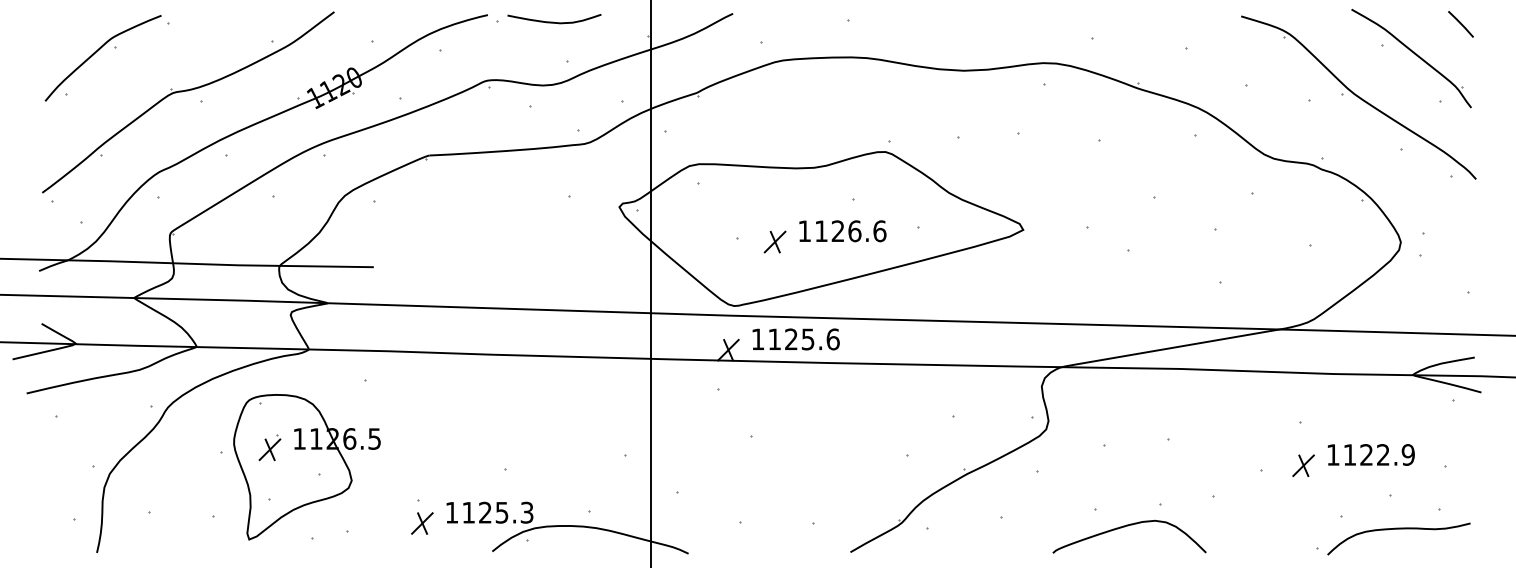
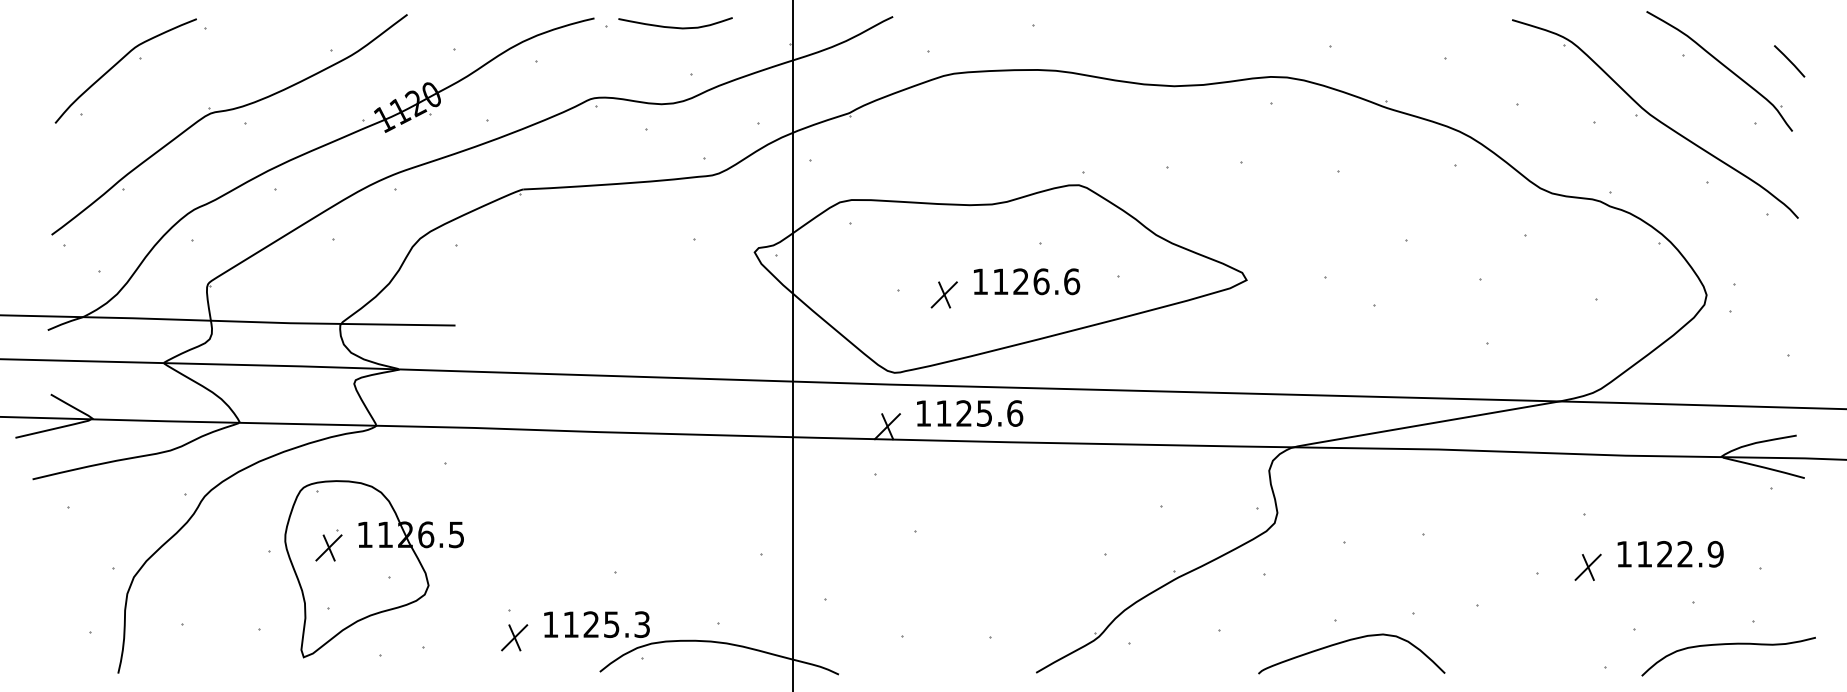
line: (1460, 24) -> (1789, 61), moved
curve: (1128, 526) -> (1350, 641), moved
curve: (1398, 529) -> (1728, 645), moved

